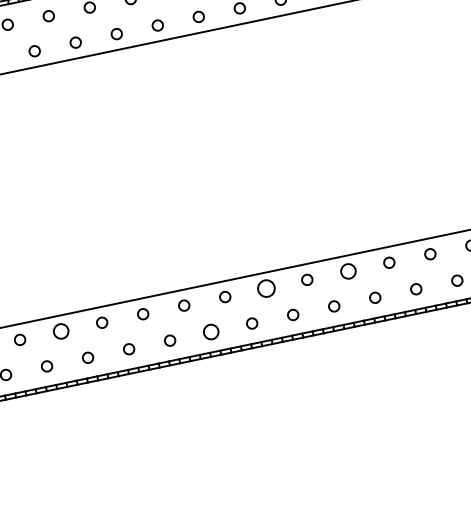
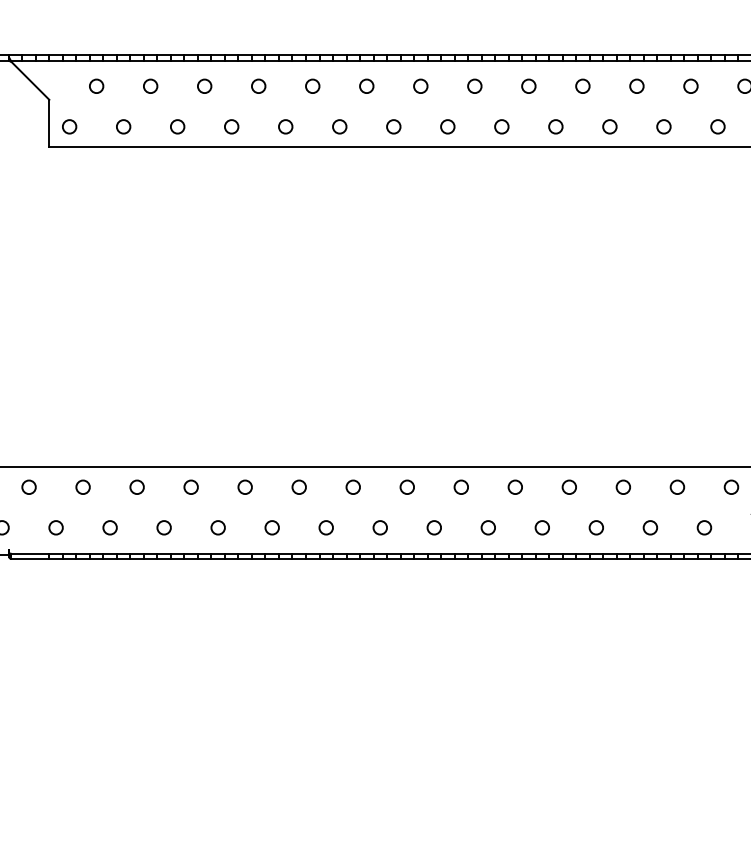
circle: (347, 270) -> (568, 486), size x0.71
circle: (265, 288) -> (460, 486), size x0.62
circle: (60, 330) -> (190, 486), size x0.71
circle: (210, 332) -> (379, 527), size x0.71

